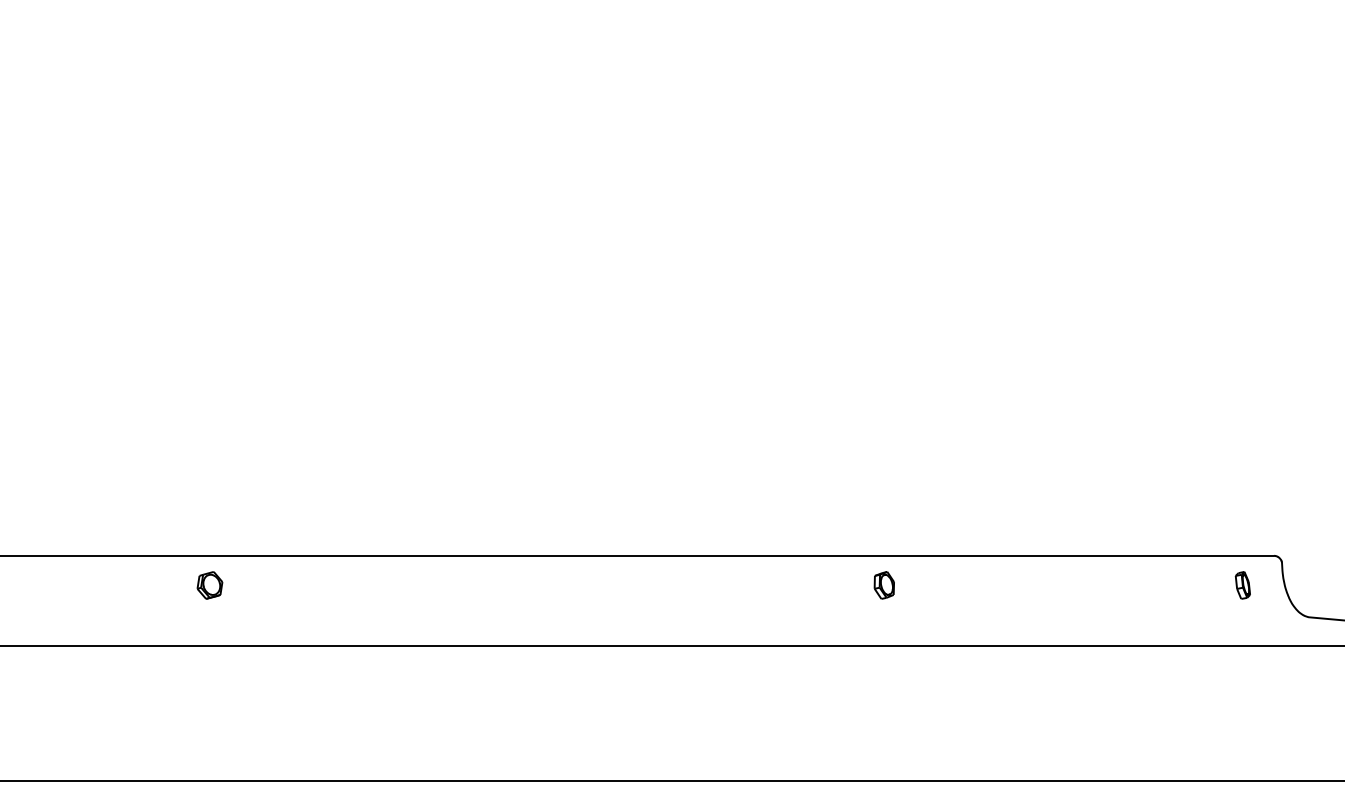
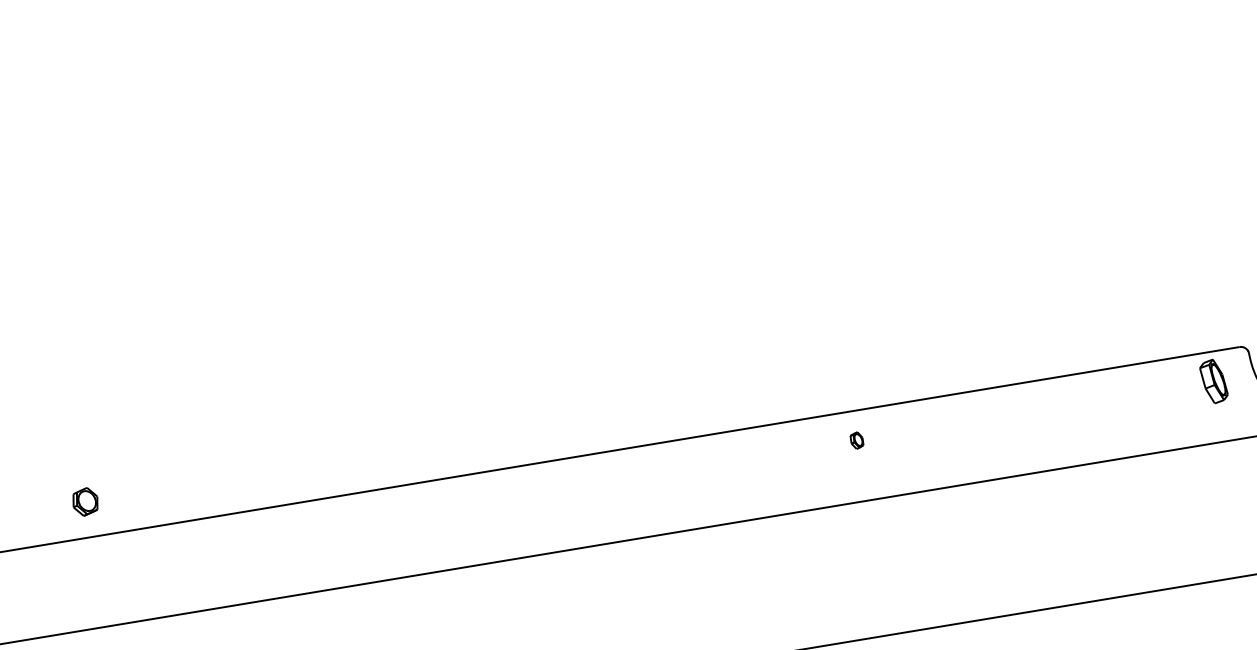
part: (209, 585) -> (85, 502), moved
part: (883, 585) -> (856, 440), size x0.6
part: (1242, 585) -> (1213, 381), size x1.6

